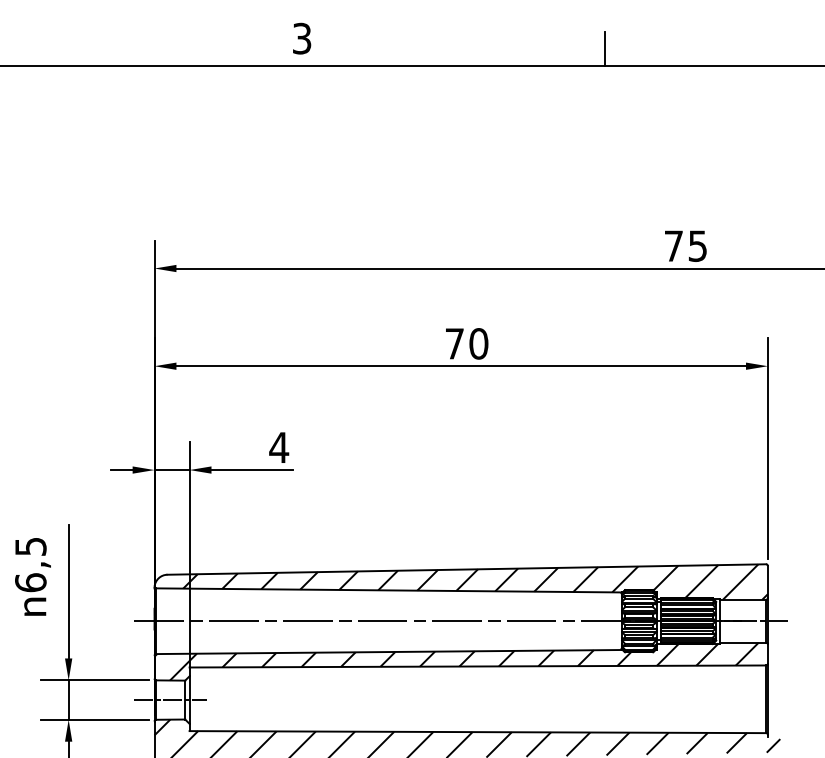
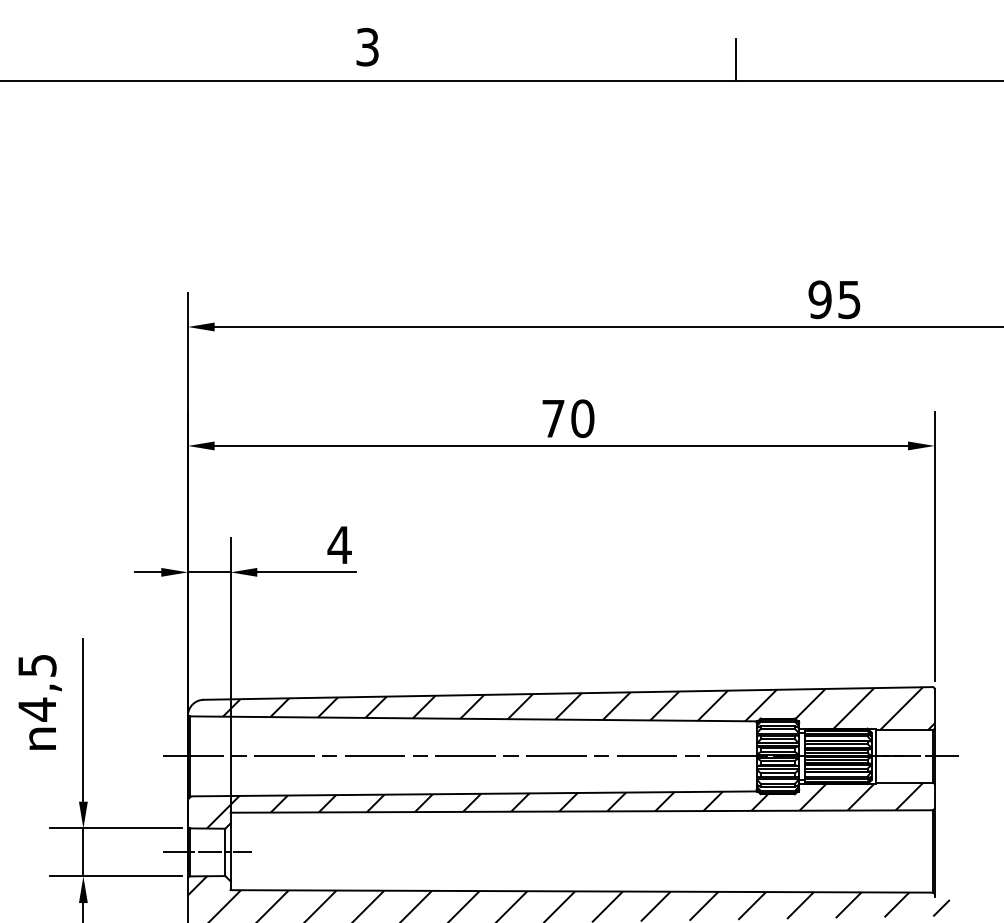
text: (673, 245) -> (819, 299), 75 -> 95
text: (30, 582) -> (37, 709), 6,5 -> 4,5

